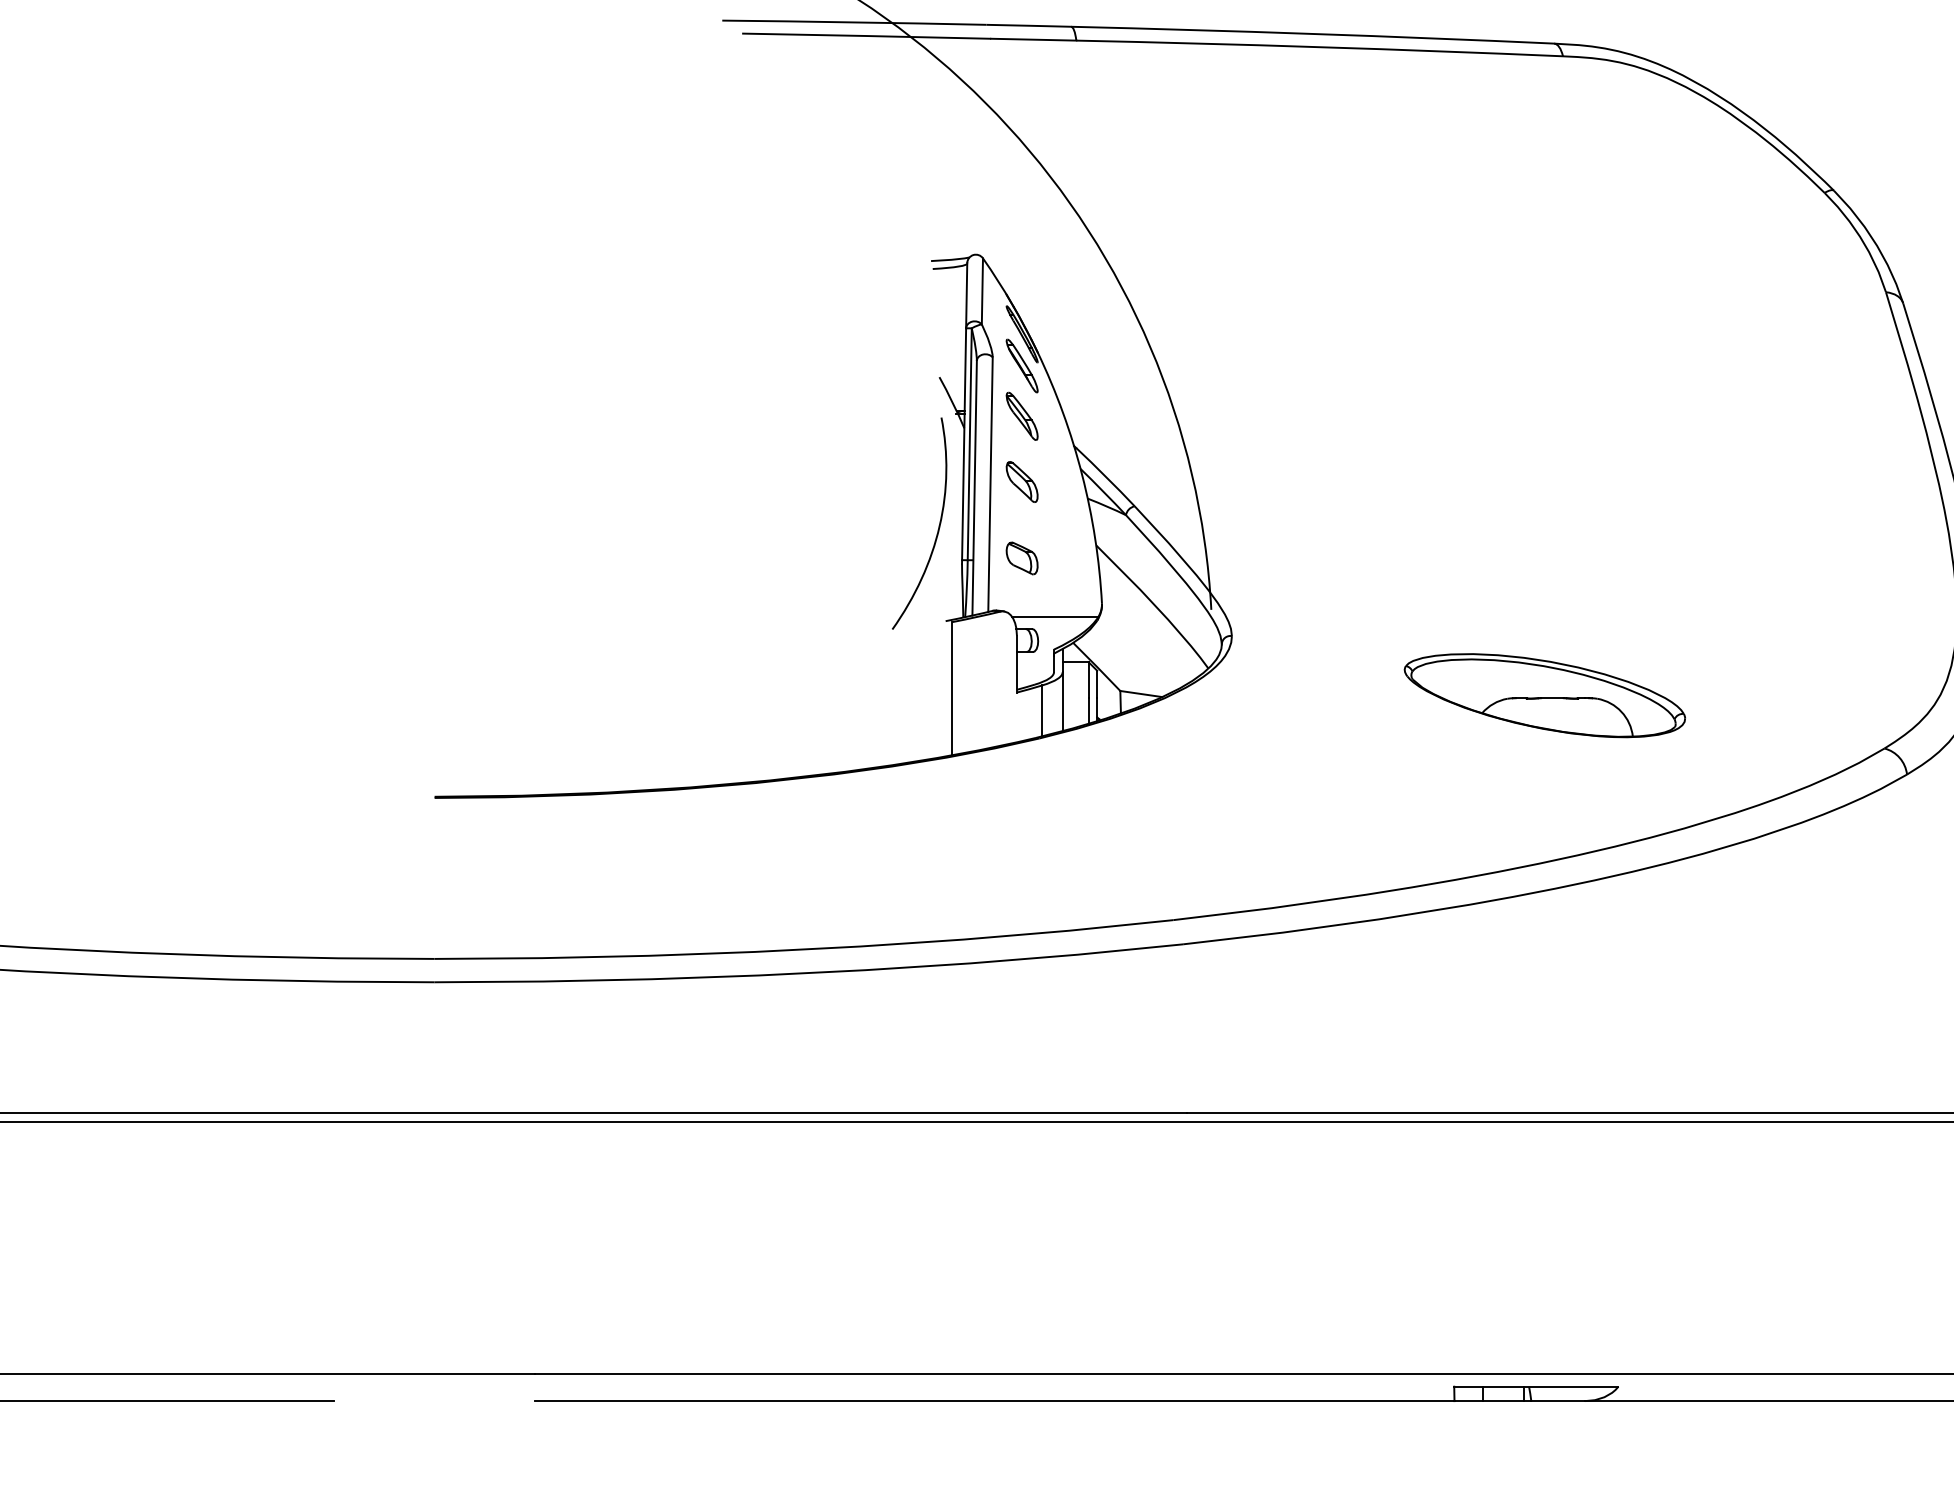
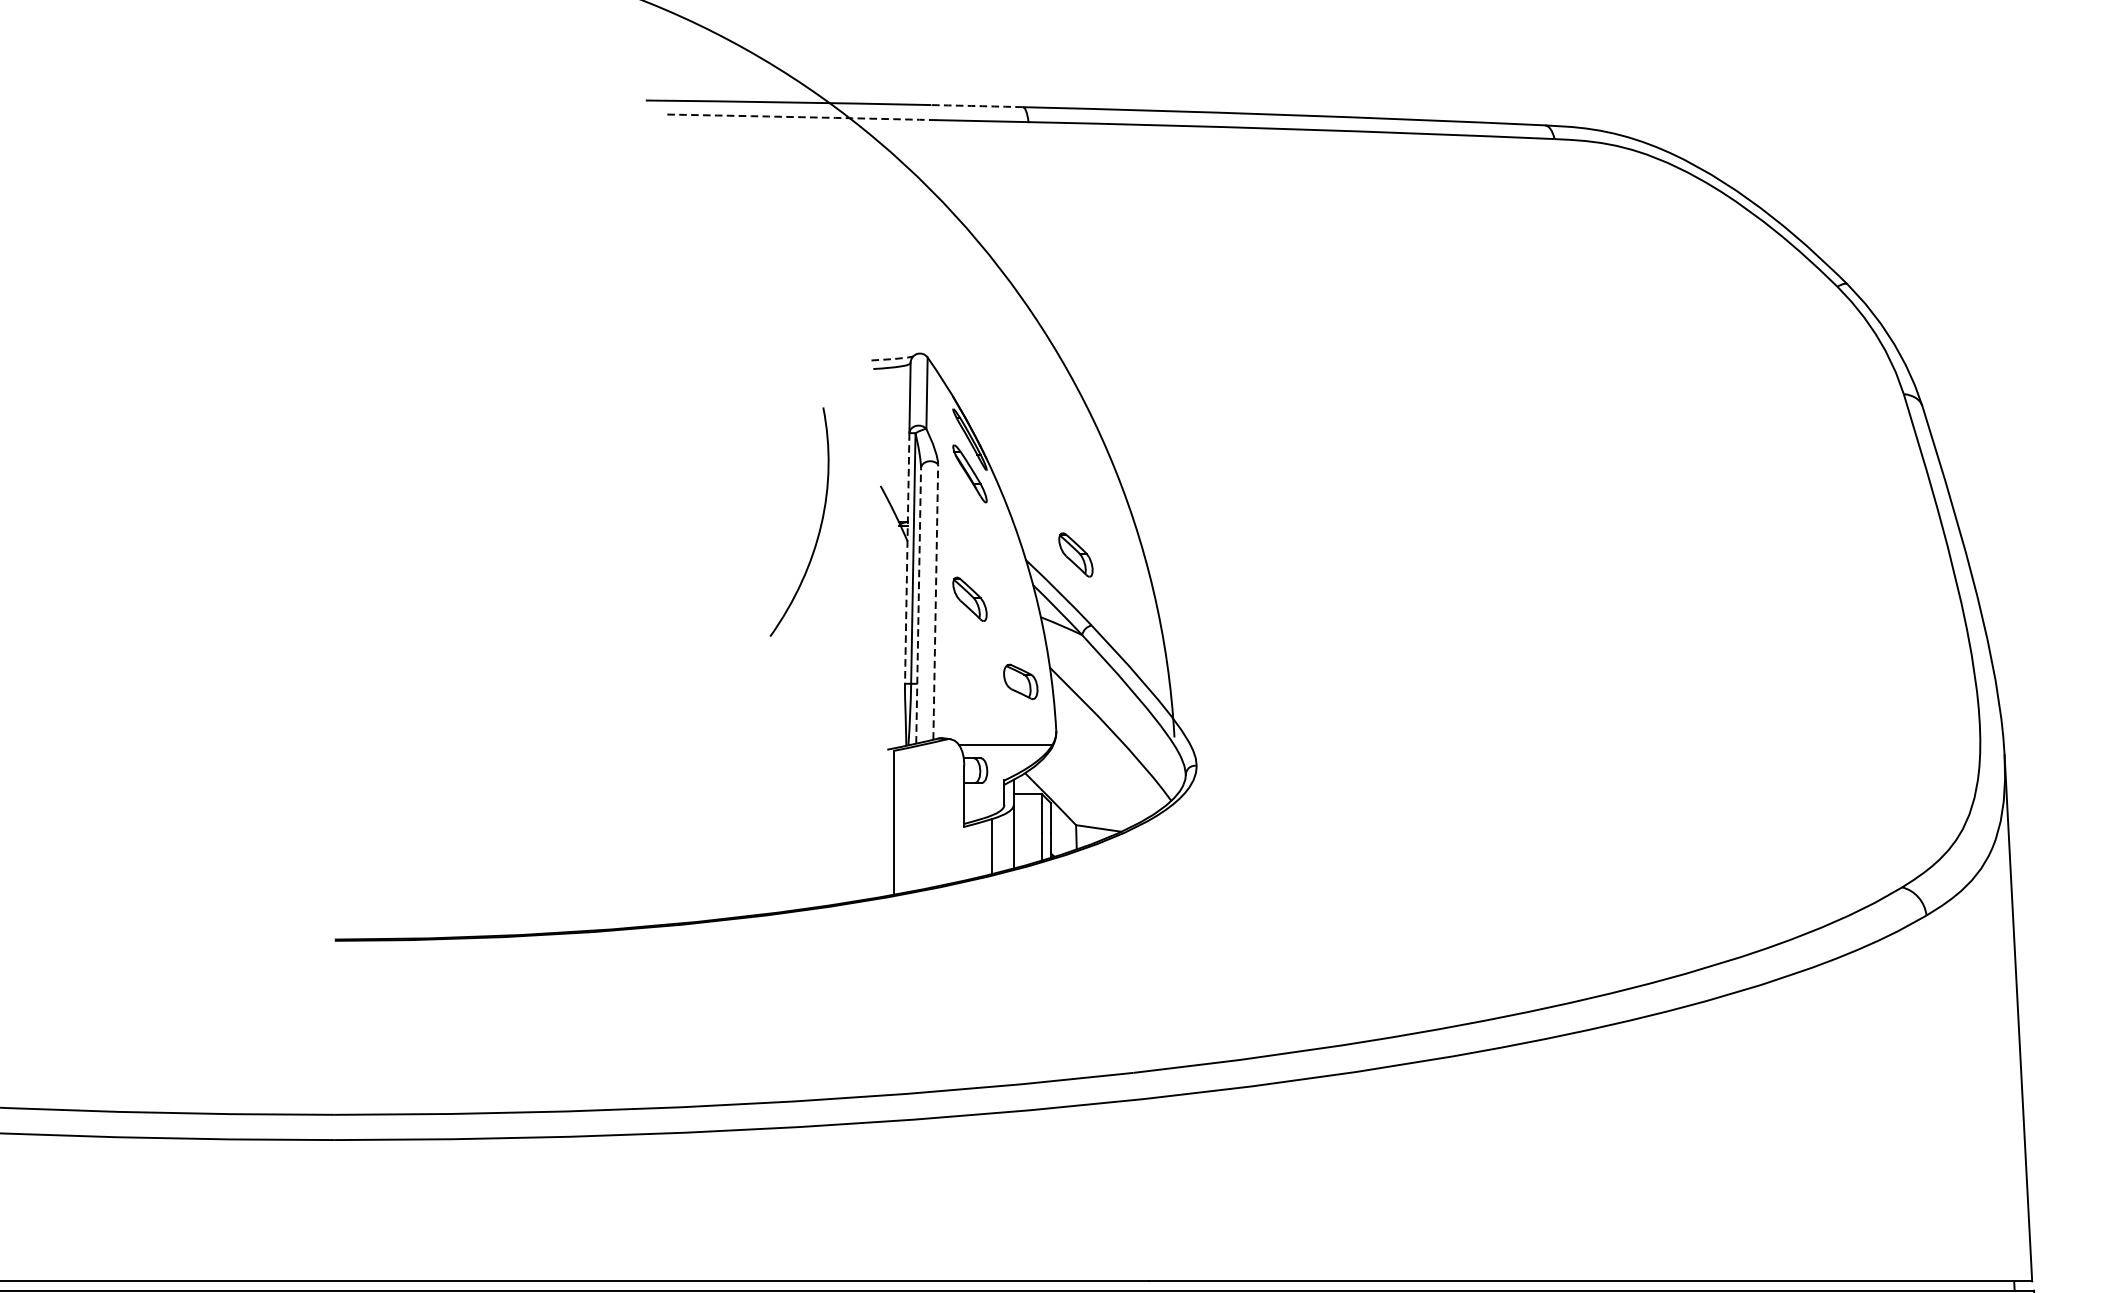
arc: (1028, 25) -> (976, 105), solid -> dashed
arc: (866, 36) -> (801, 117), solid -> dashed
line: (951, 259) -> (893, 358), solid -> dashed
part: (1021, 415) -> (969, 527), removed
part: (1119, 440) -> (1075, 554), added
line: (964, 444) -> (907, 558), solid -> dashed
line: (990, 484) -> (935, 601), solid -> dashed
line: (974, 487) -> (918, 605), solid -> dashed
curve: (937, 529) -> (819, 528), moved
part: (1021, 558) -> (1020, 681), moved
part: (1544, 695) -> (1534, 830), removed

